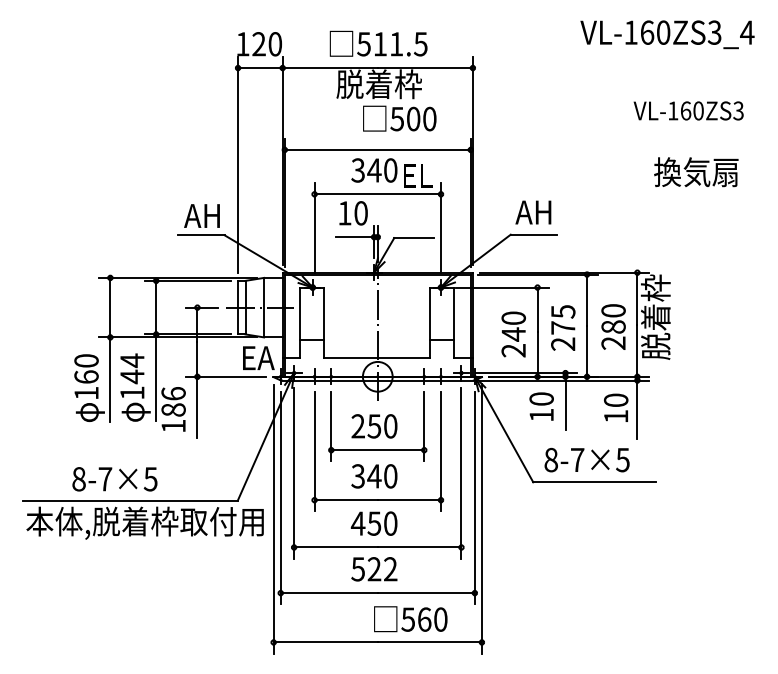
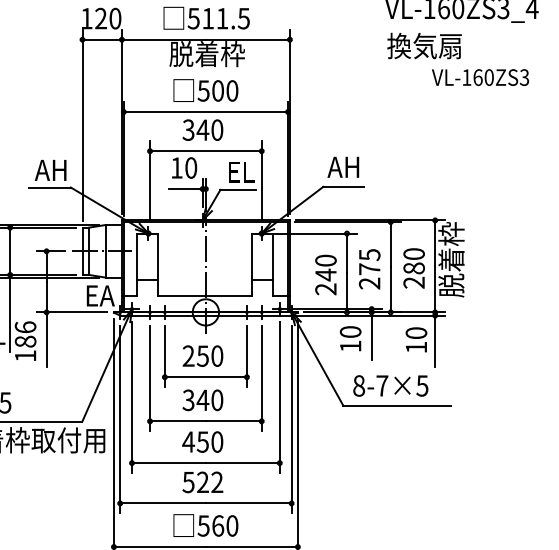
text: (399, 118) -> (205, 90), moved
text: (696, 172) -> (424, 46), moved
text: (418, 175) -> (241, 171), moved
text: (410, 619) -> (205, 525), moved

